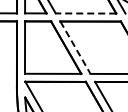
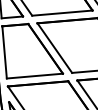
line: (85, 13) -> (61, 13), dashed -> solid
line: (75, 48) -> (54, 48), dashed -> solid

